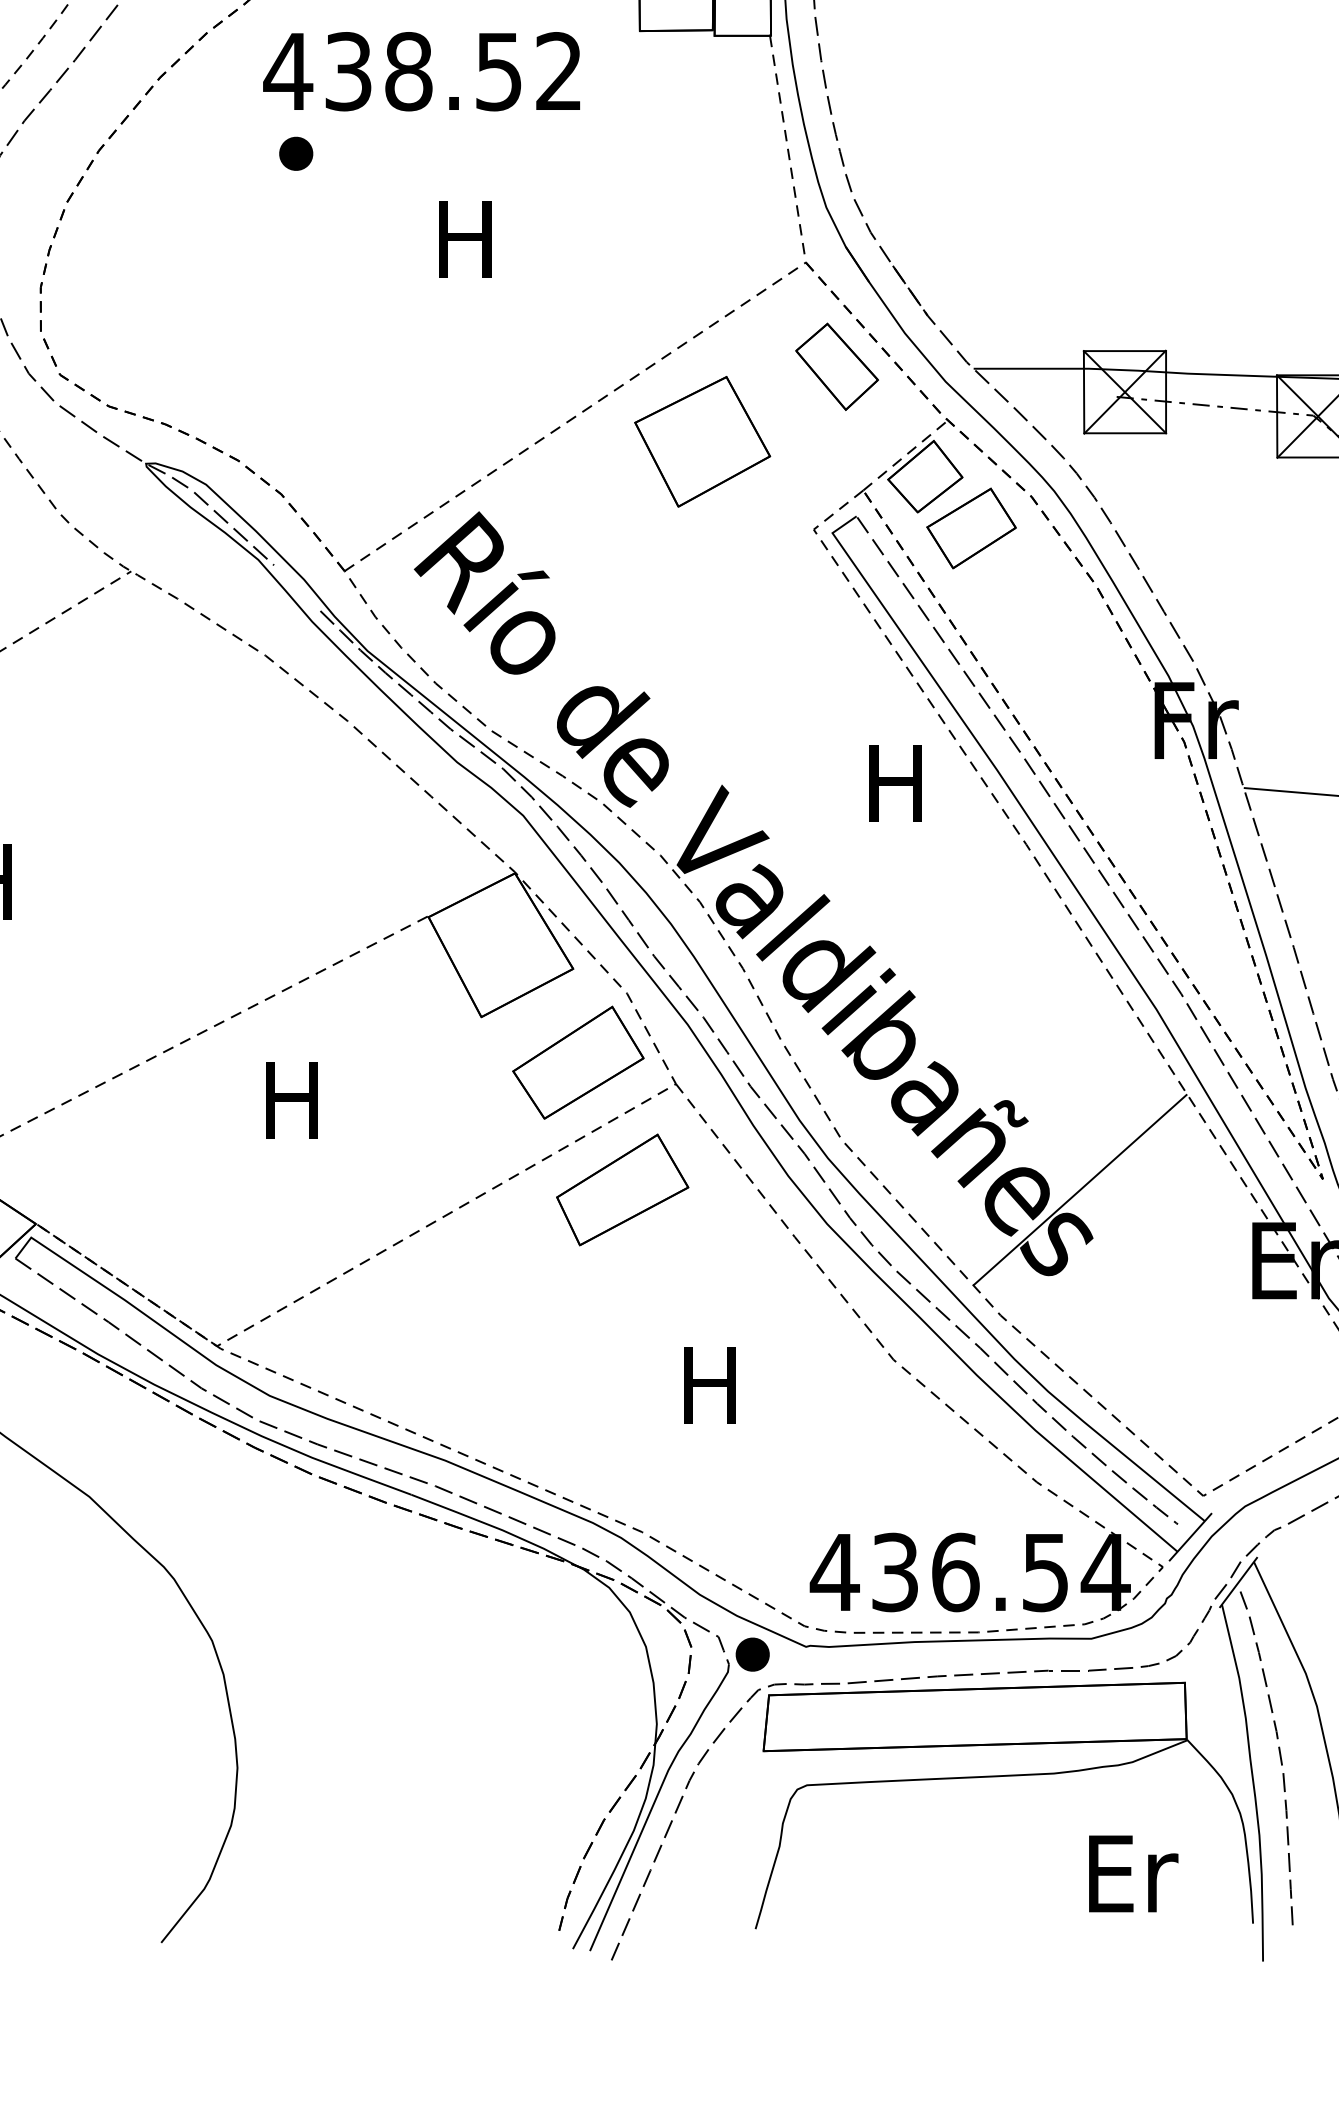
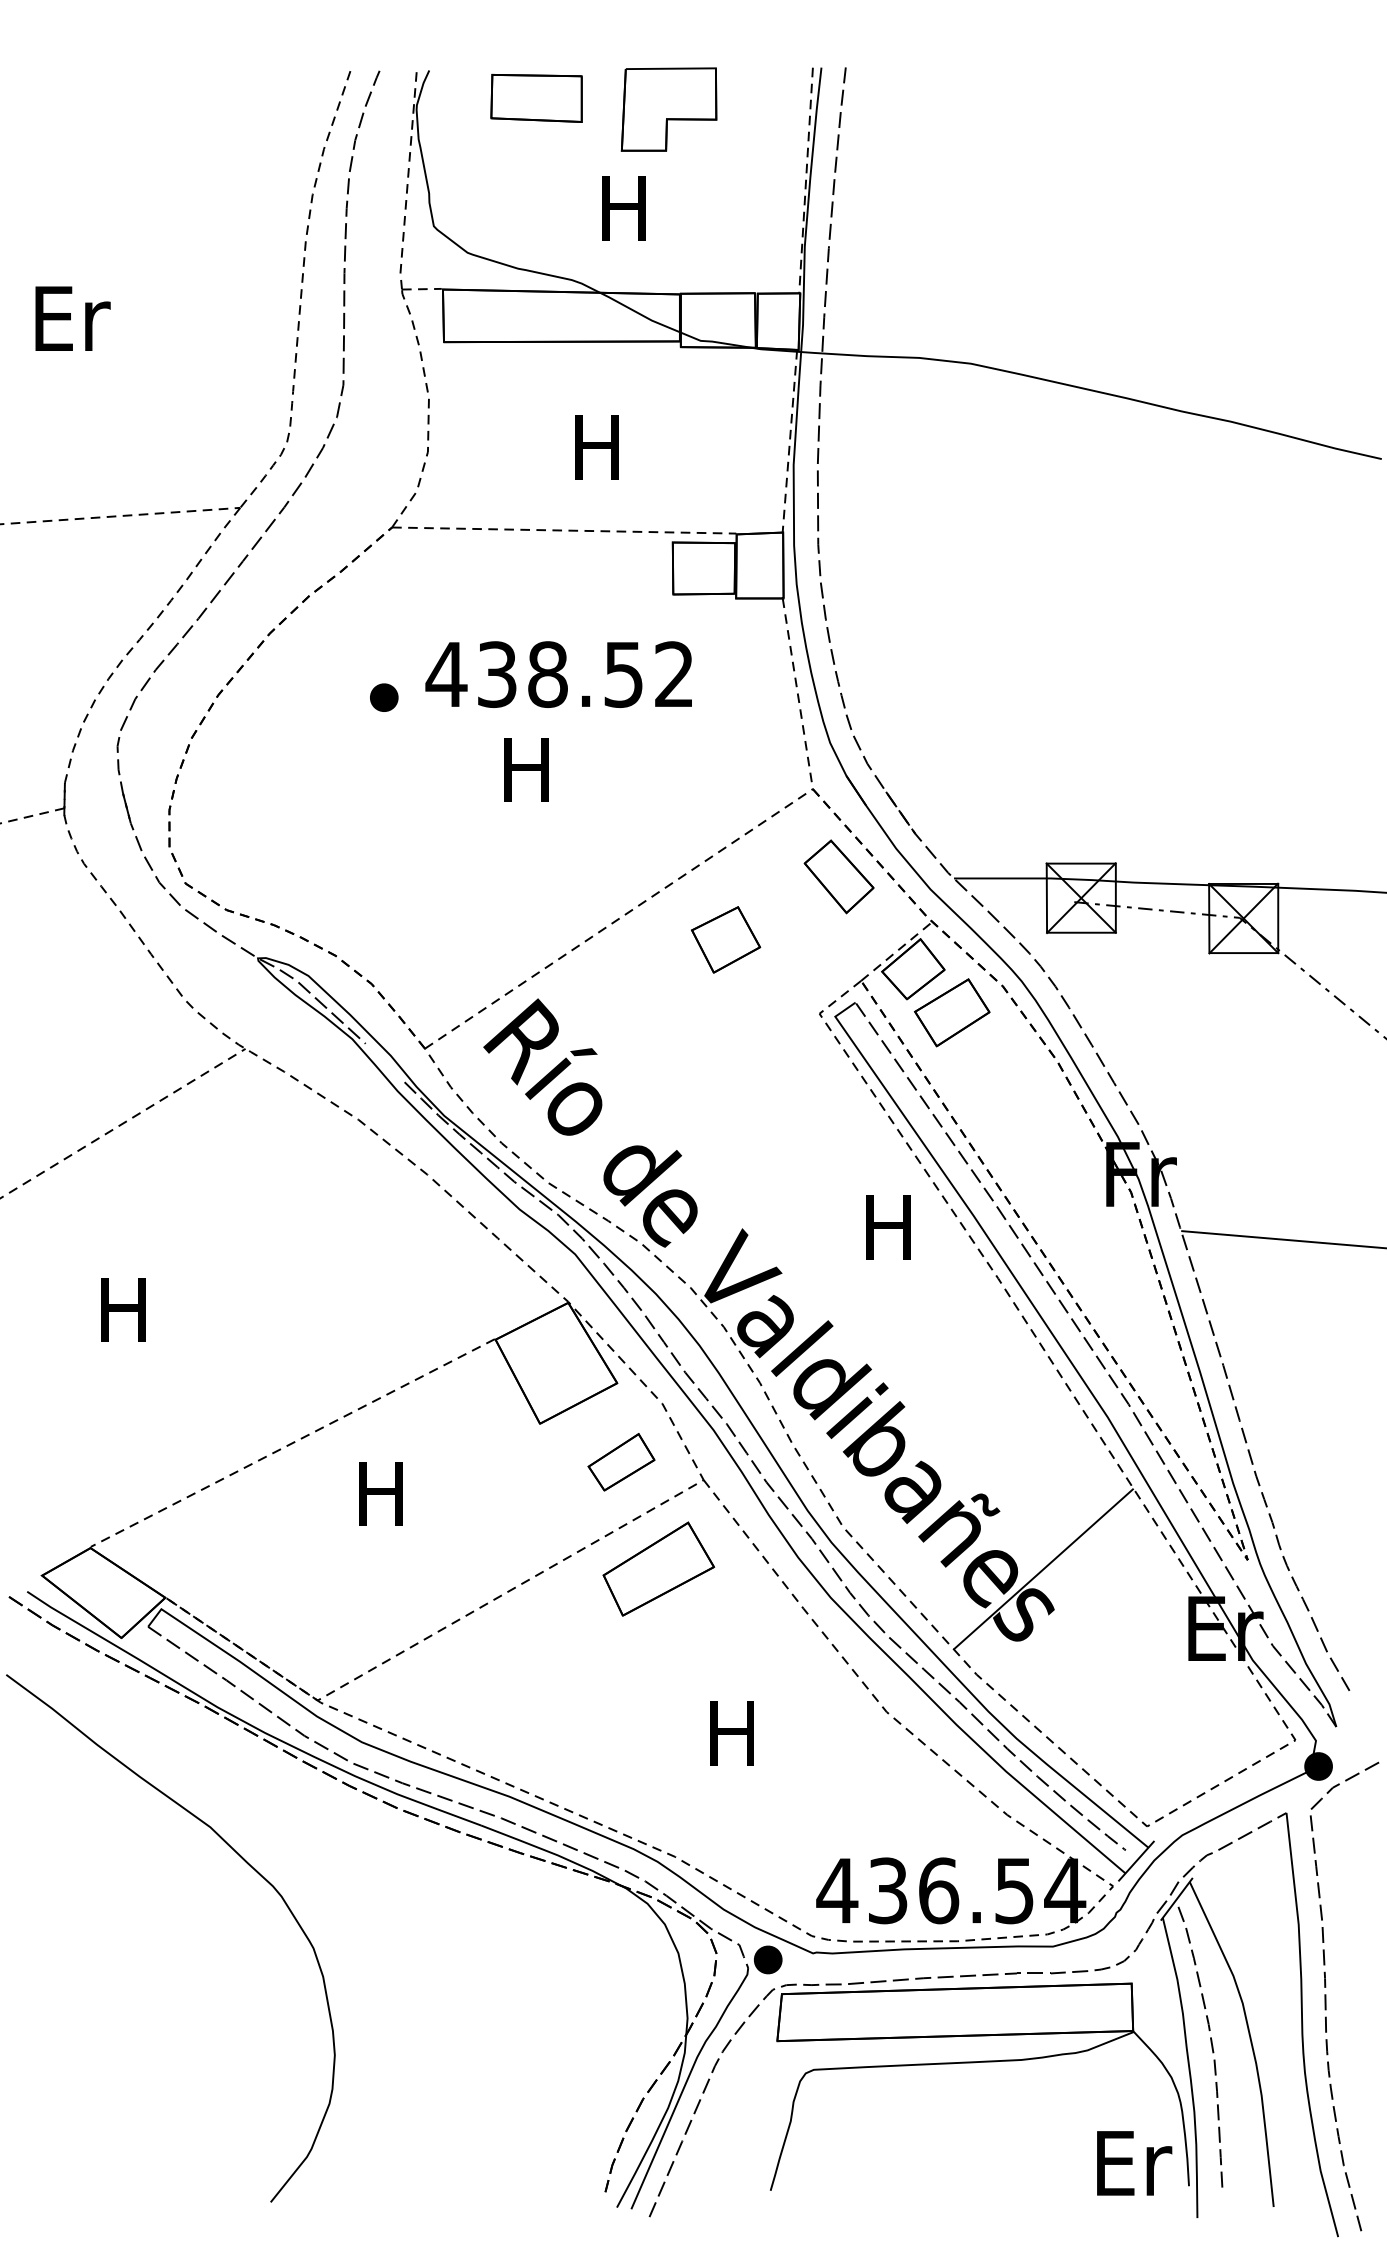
text: (421, 71) -> (558, 674), moved
part: (701, 441) -> (725, 939), size x0.6
part: (578, 1063) -> (621, 1462), size x0.6
text: (1133, 1874) -> (1134, 2163), moved

